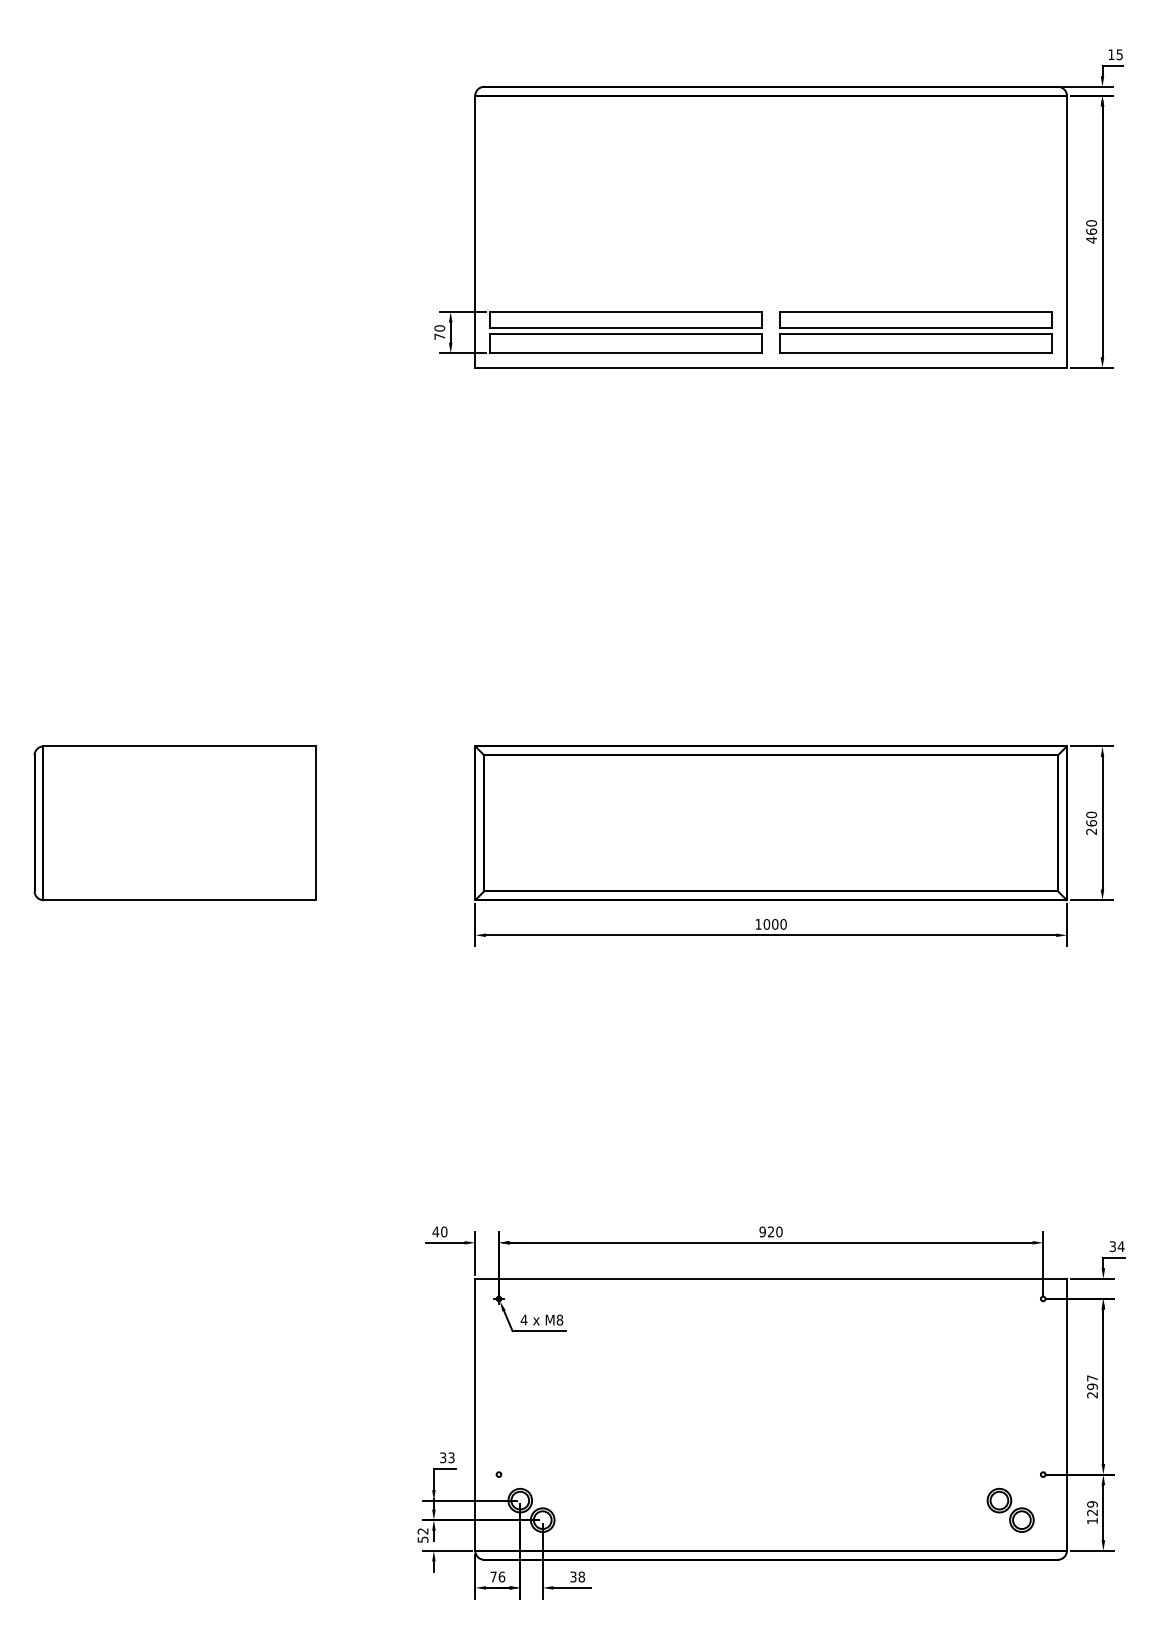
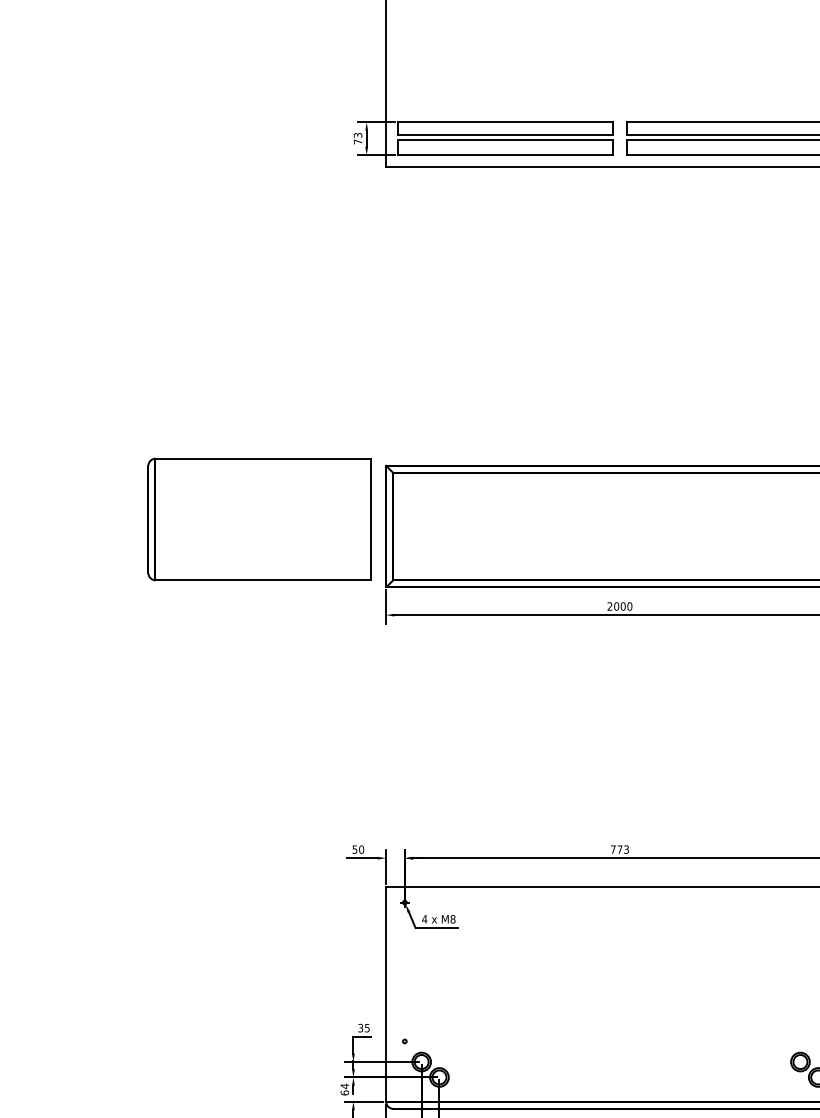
text: (439, 328) -> (357, 135), 70 -> 73
part: (174, 822) -> (259, 518), moved
text: (758, 924) -> (610, 606), 1000 -> 2000
text: (435, 1231) -> (354, 849), 40 -> 50
text: (770, 1231) -> (619, 849), 920 -> 773
text: (451, 1457) -> (367, 1027), 33 -> 35
text: (422, 1535) -> (344, 1089), 52 -> 64

